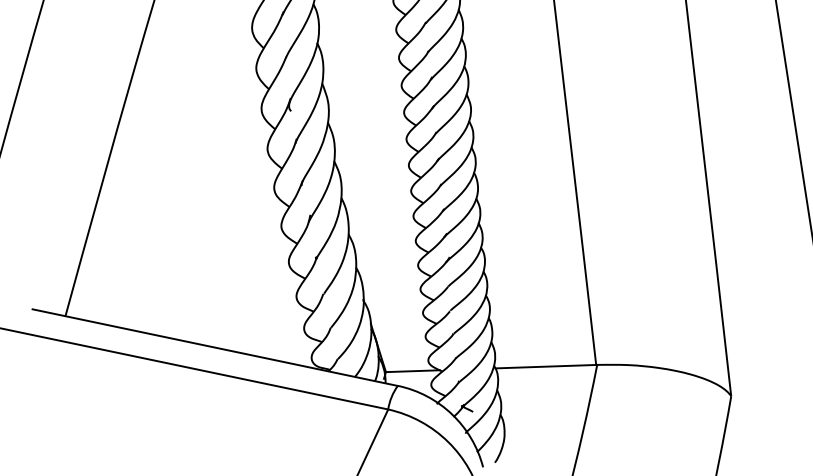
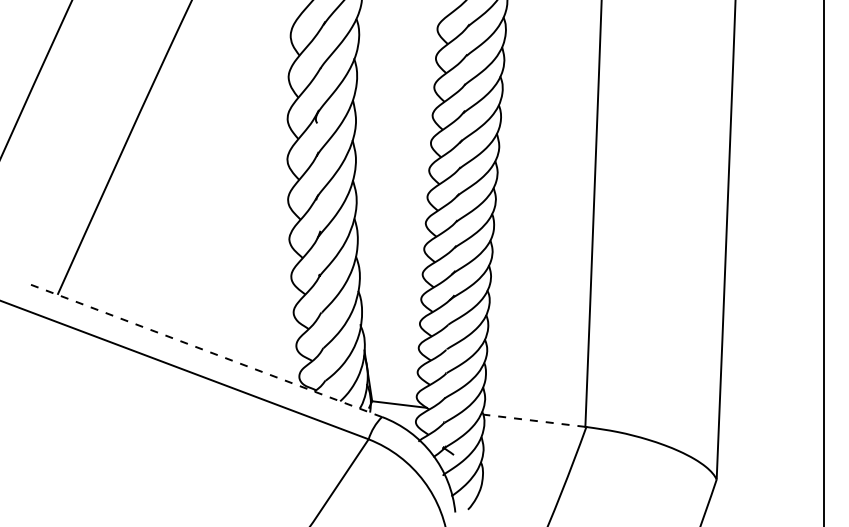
line: (214, 347) -> (203, 349), solid -> dashed
line: (545, 366) -> (533, 420), solid -> dashed

